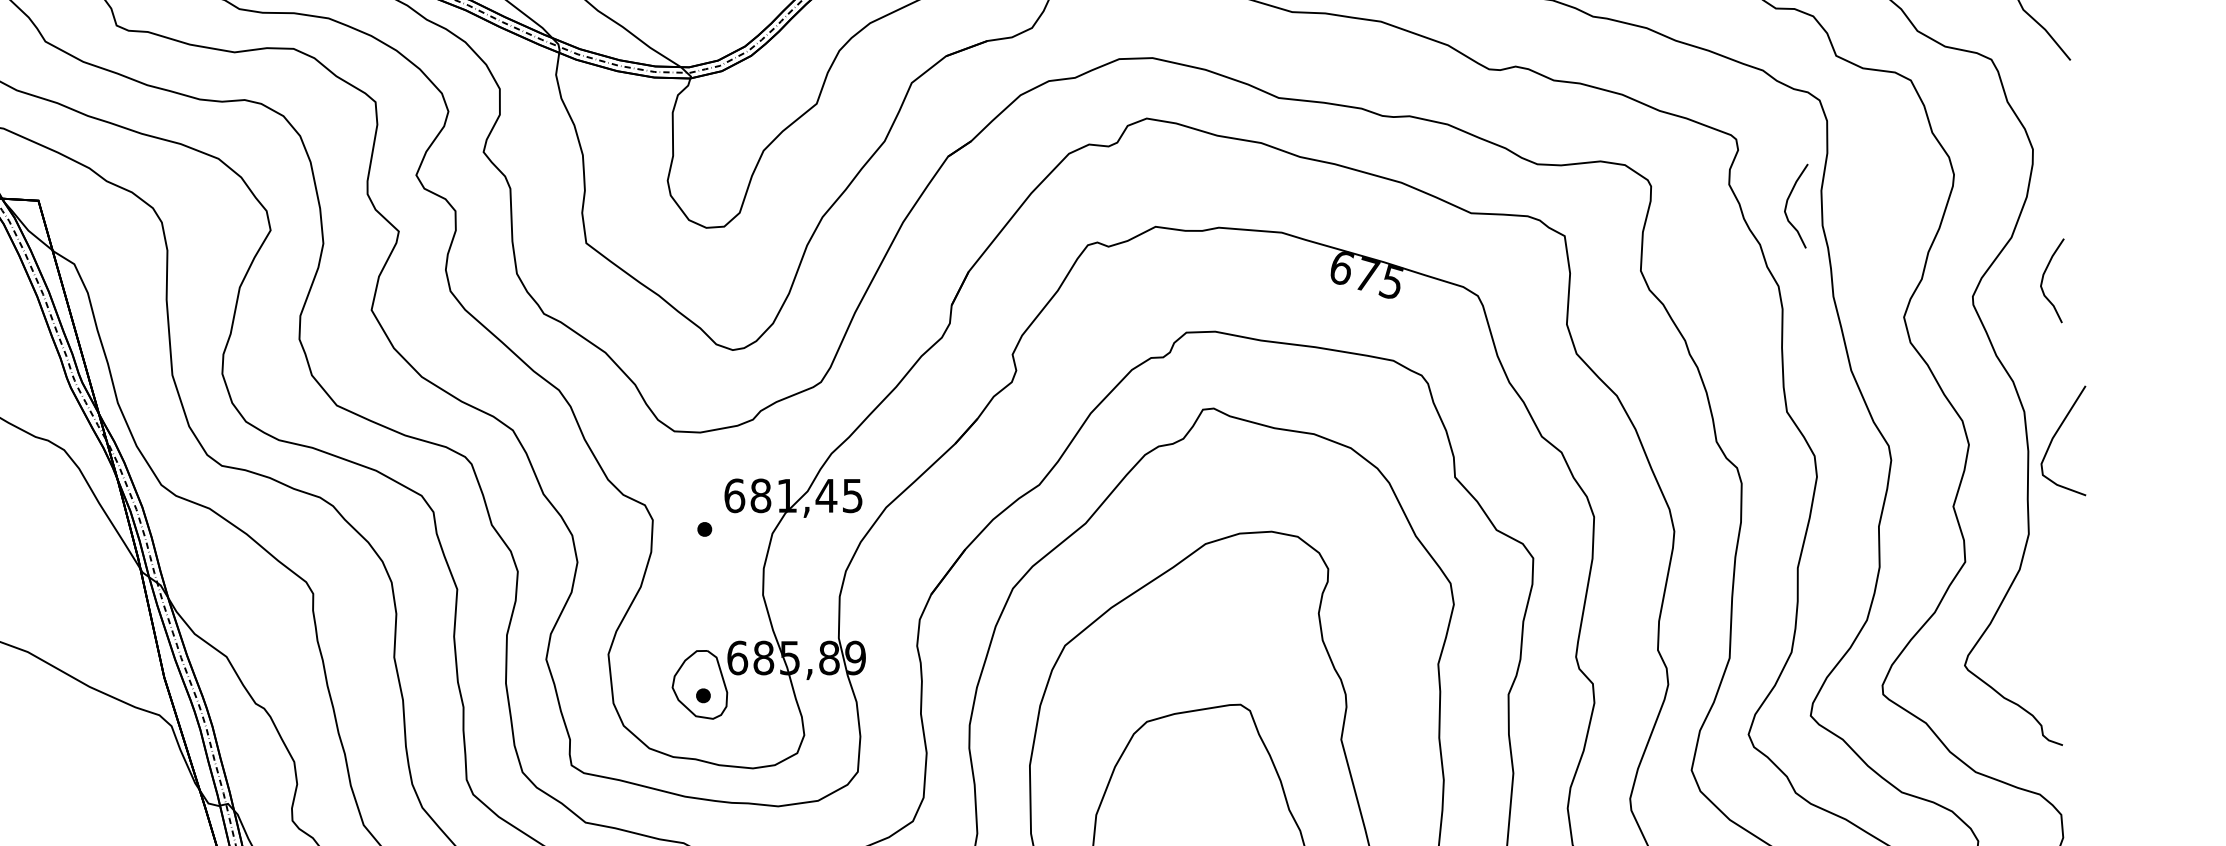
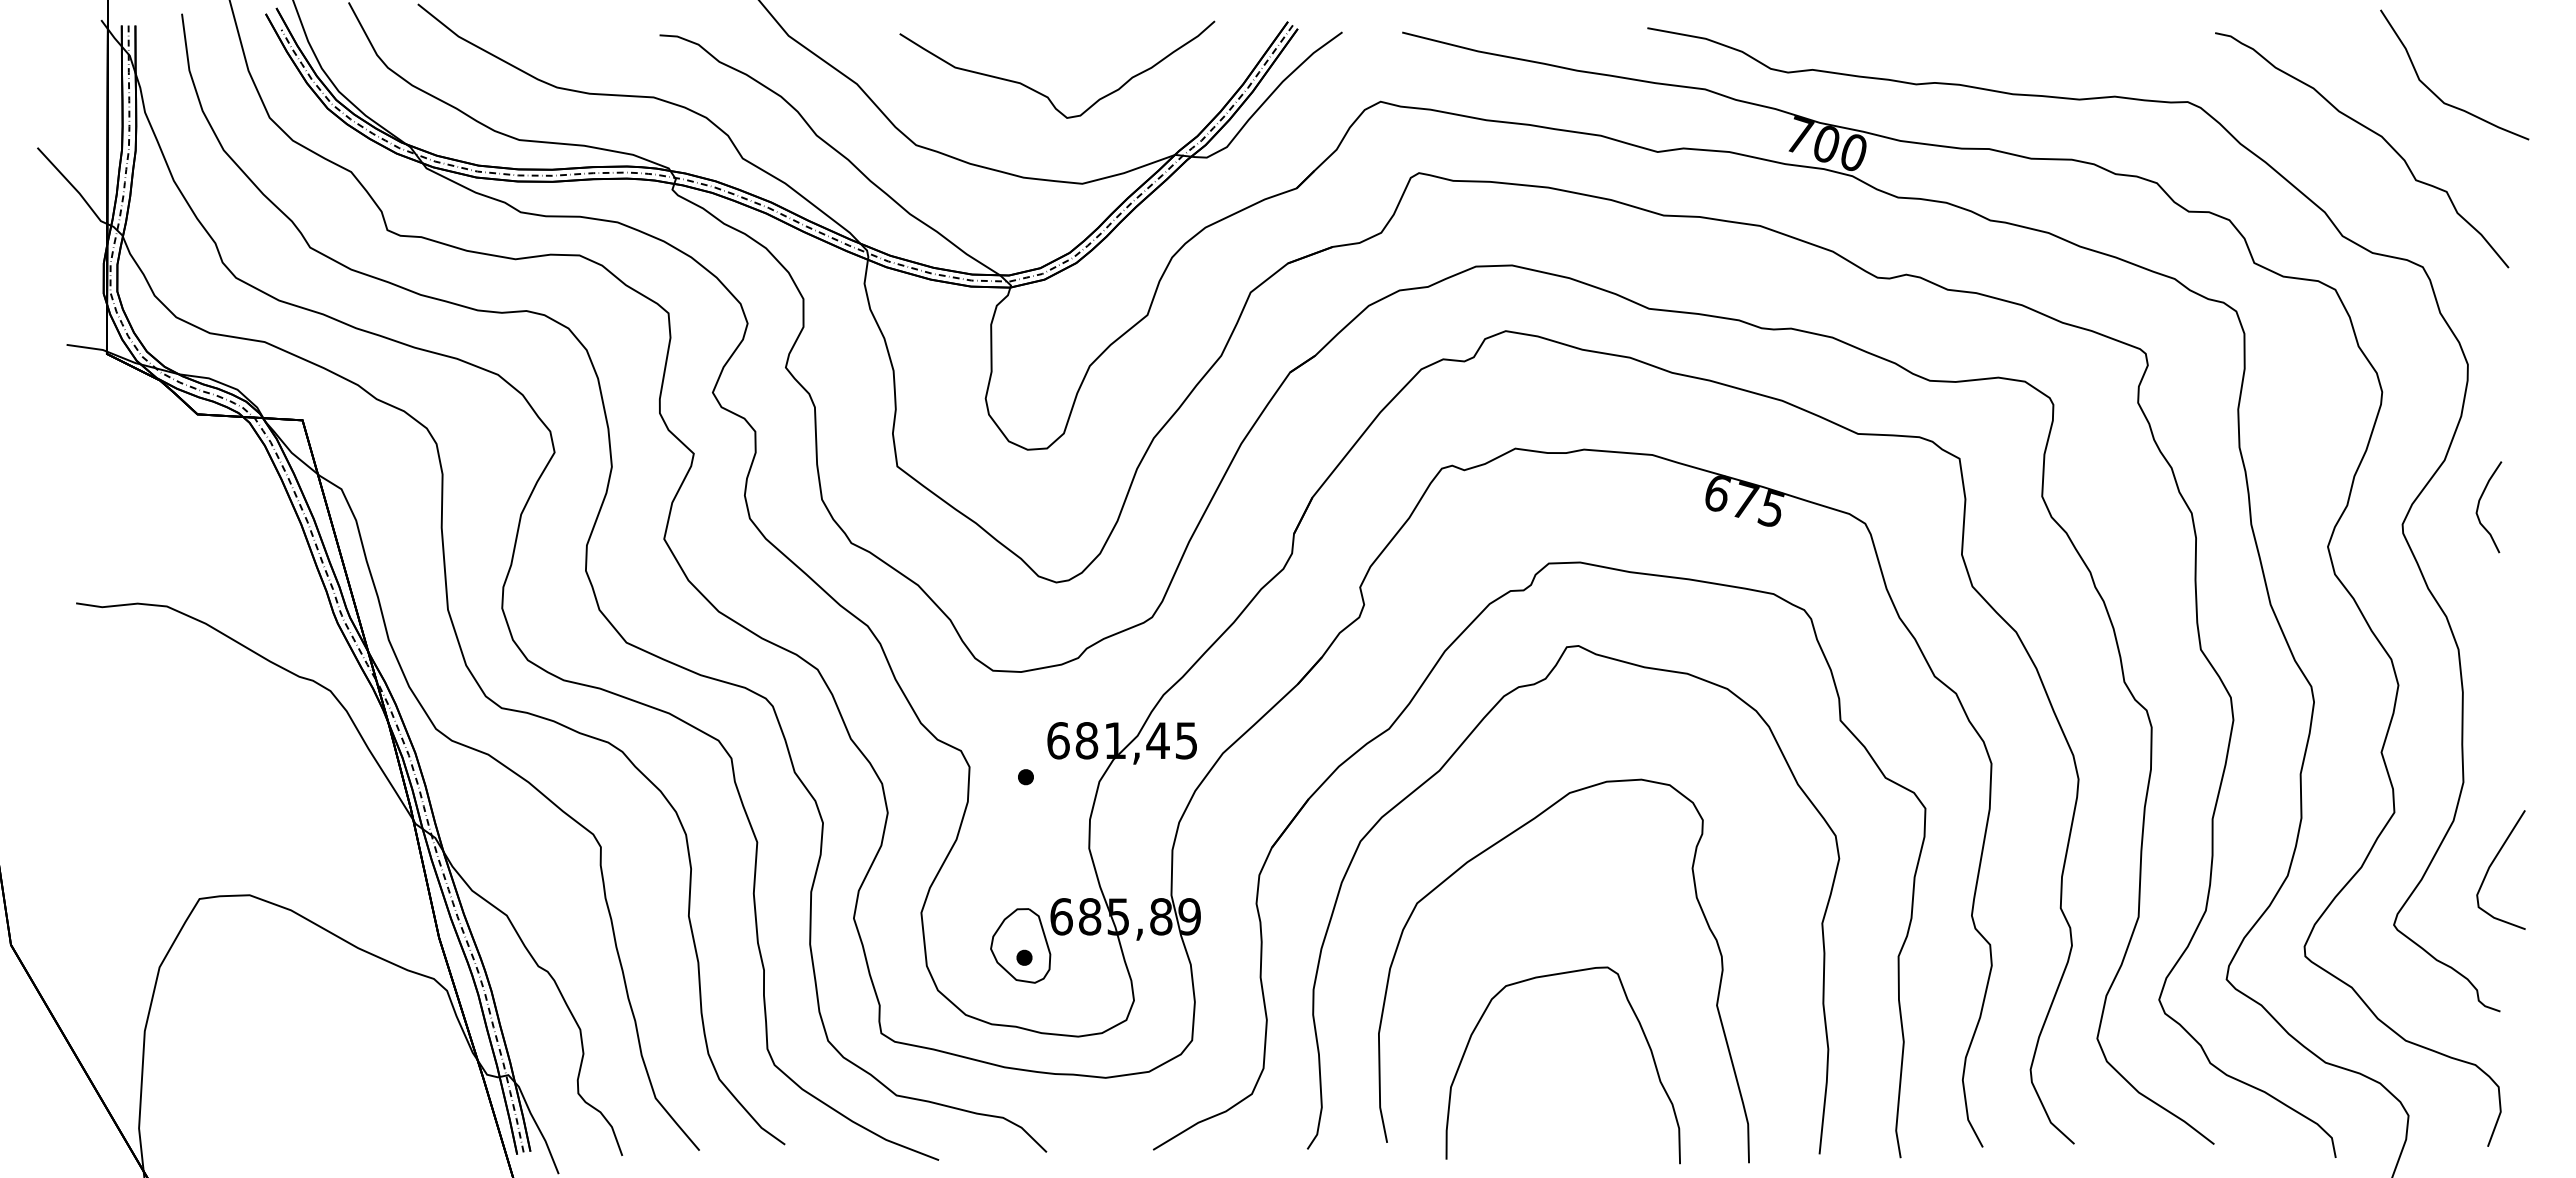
curve: (1787, 204) -> (2201, 424), removed
curve: (2055, 435) -> (2492, 864), moved

